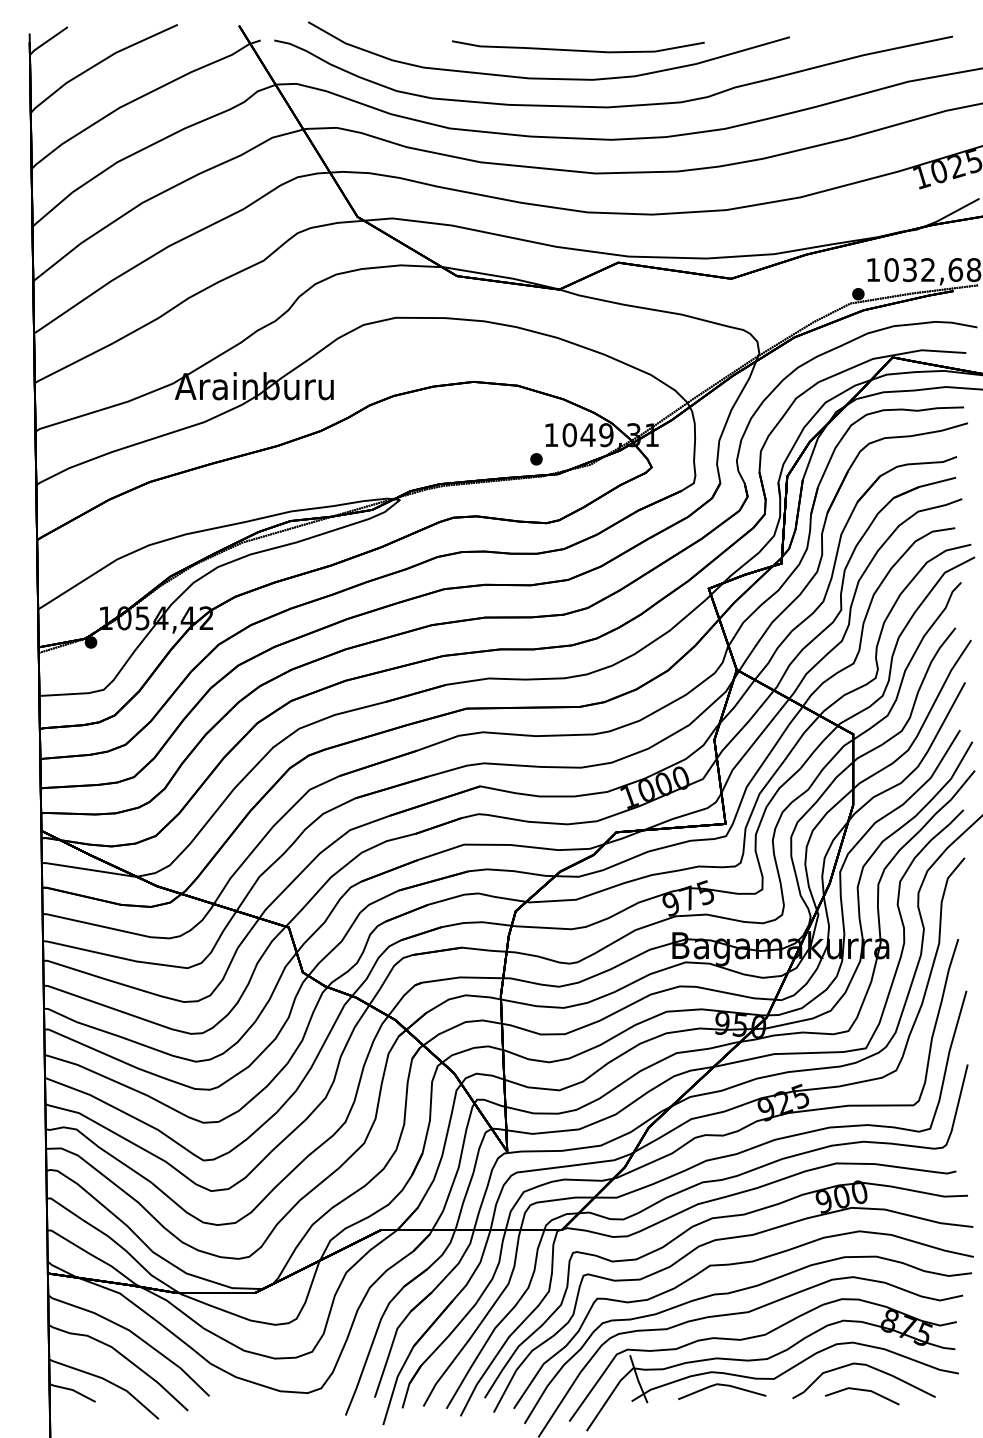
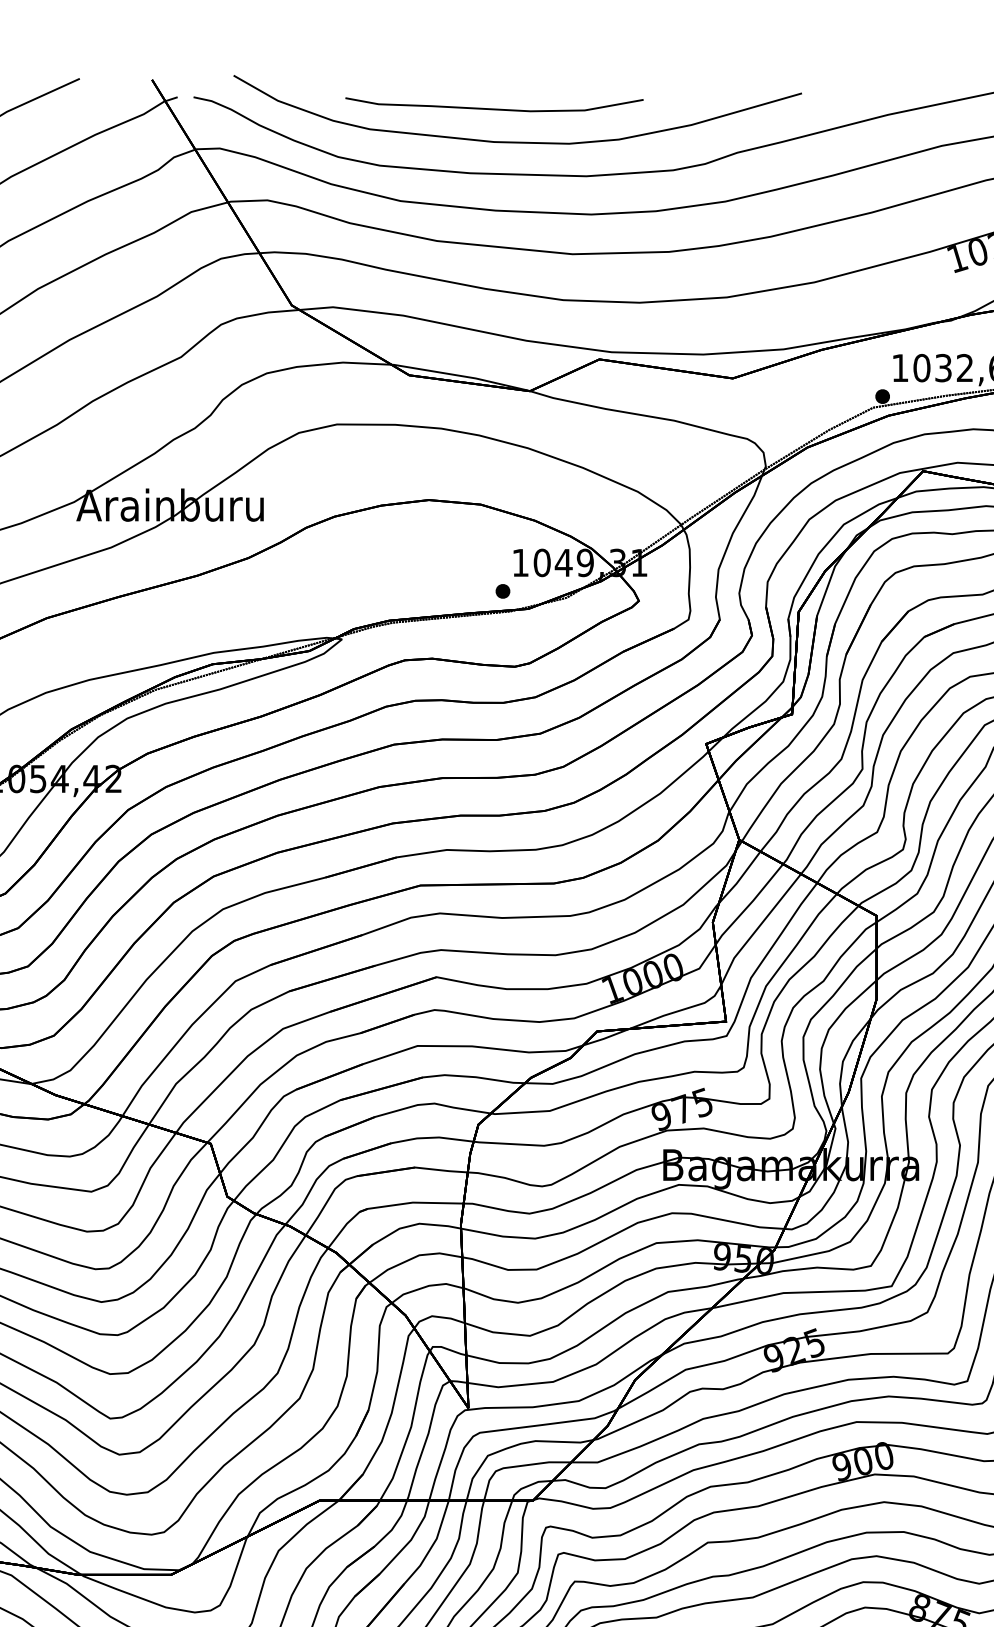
curve: (578, 49) -> (494, 107), moved

